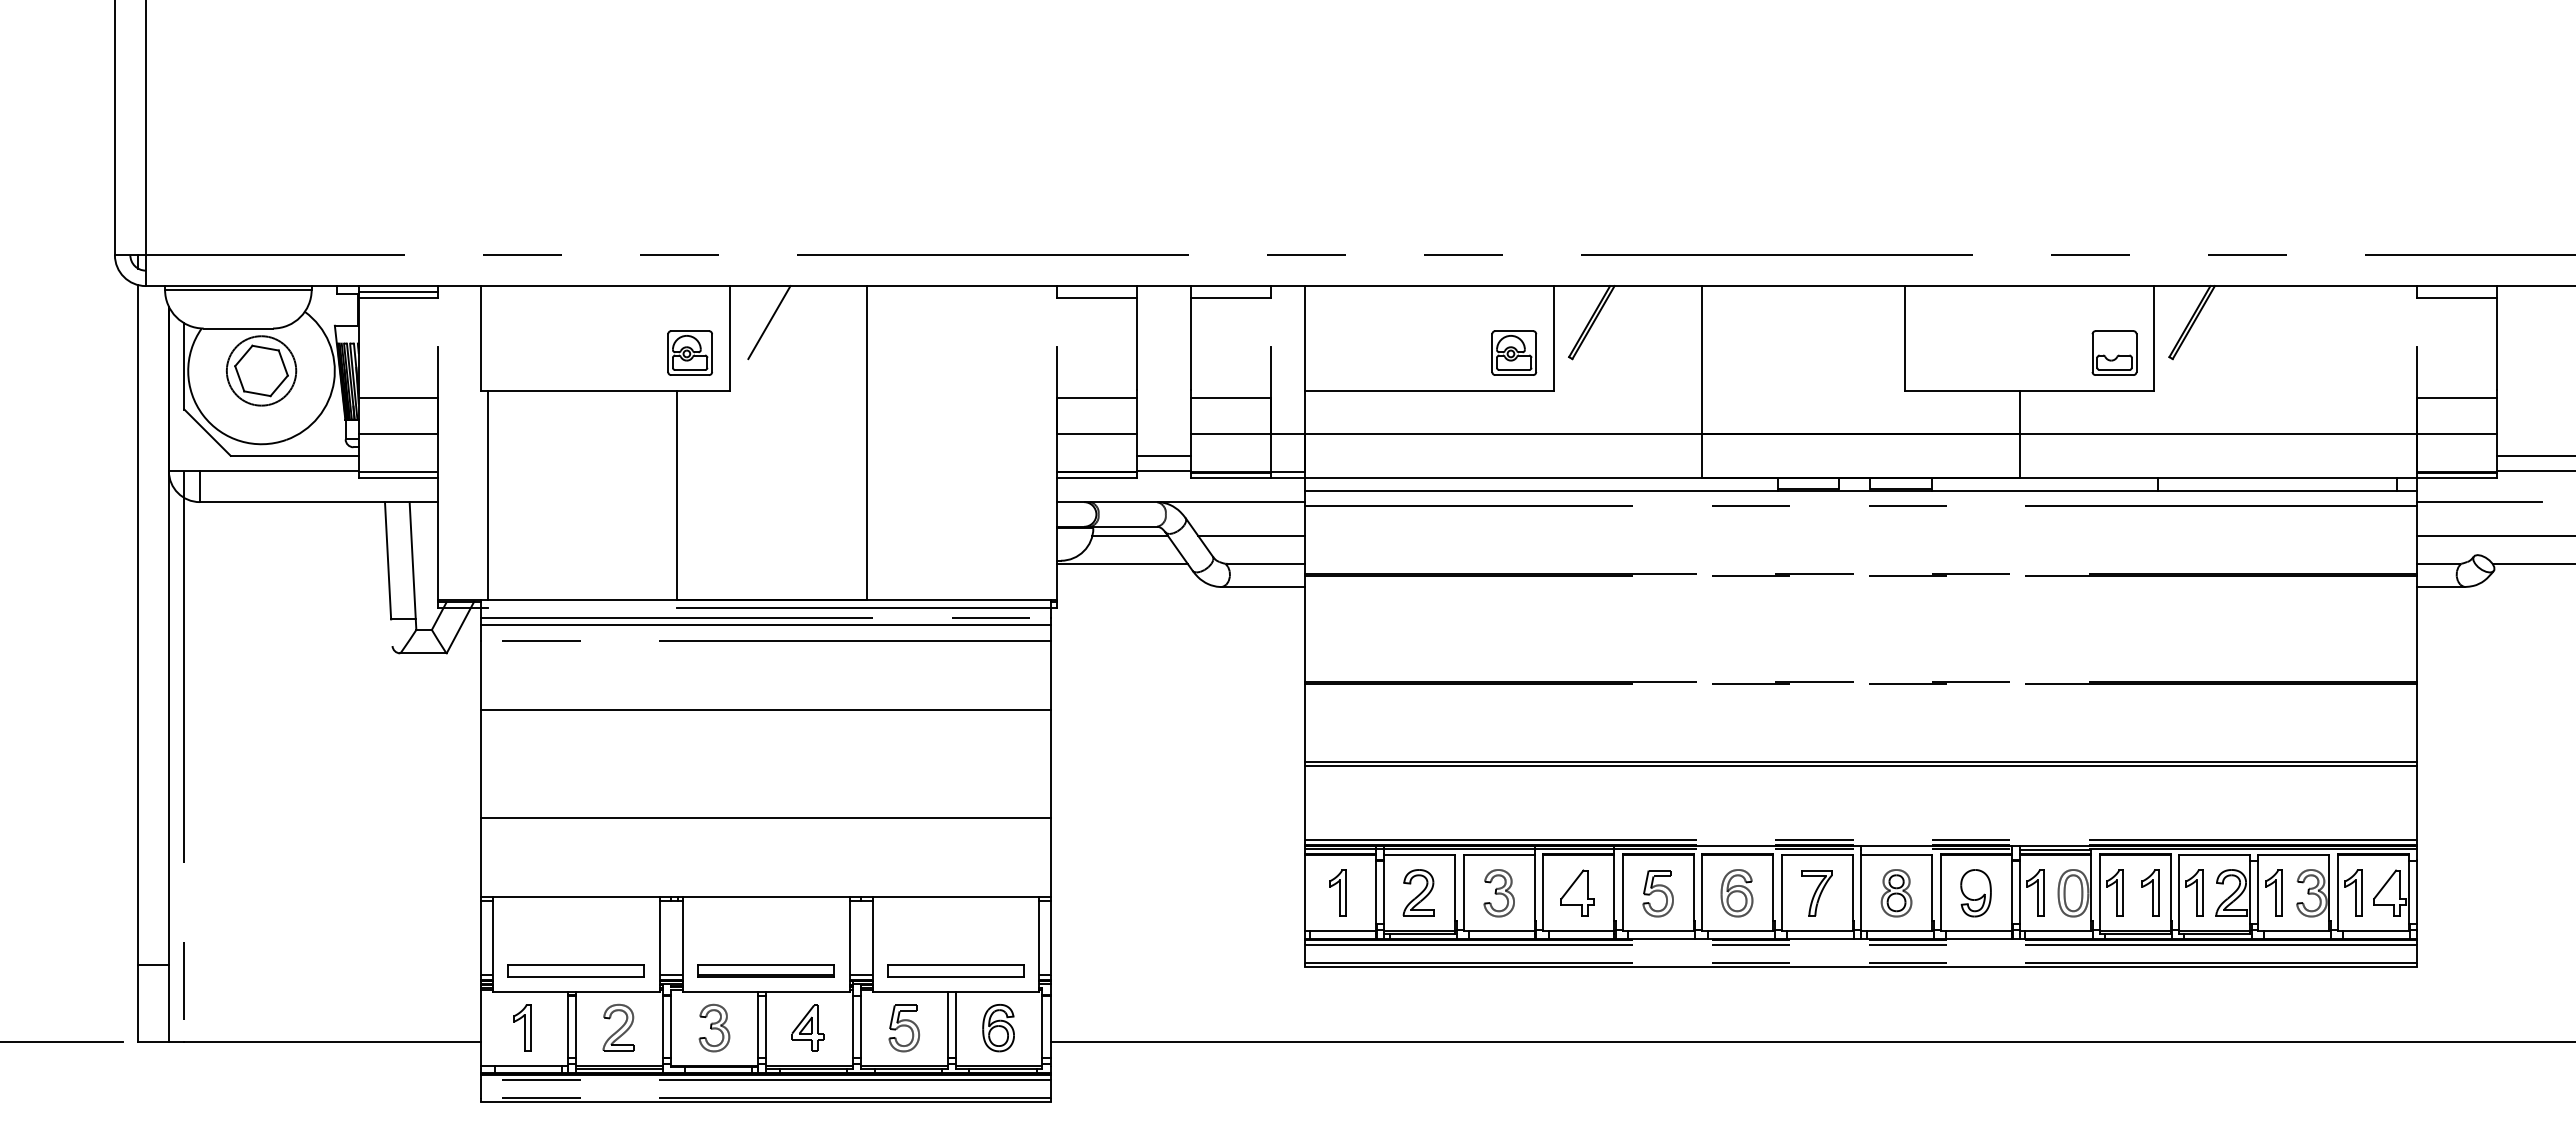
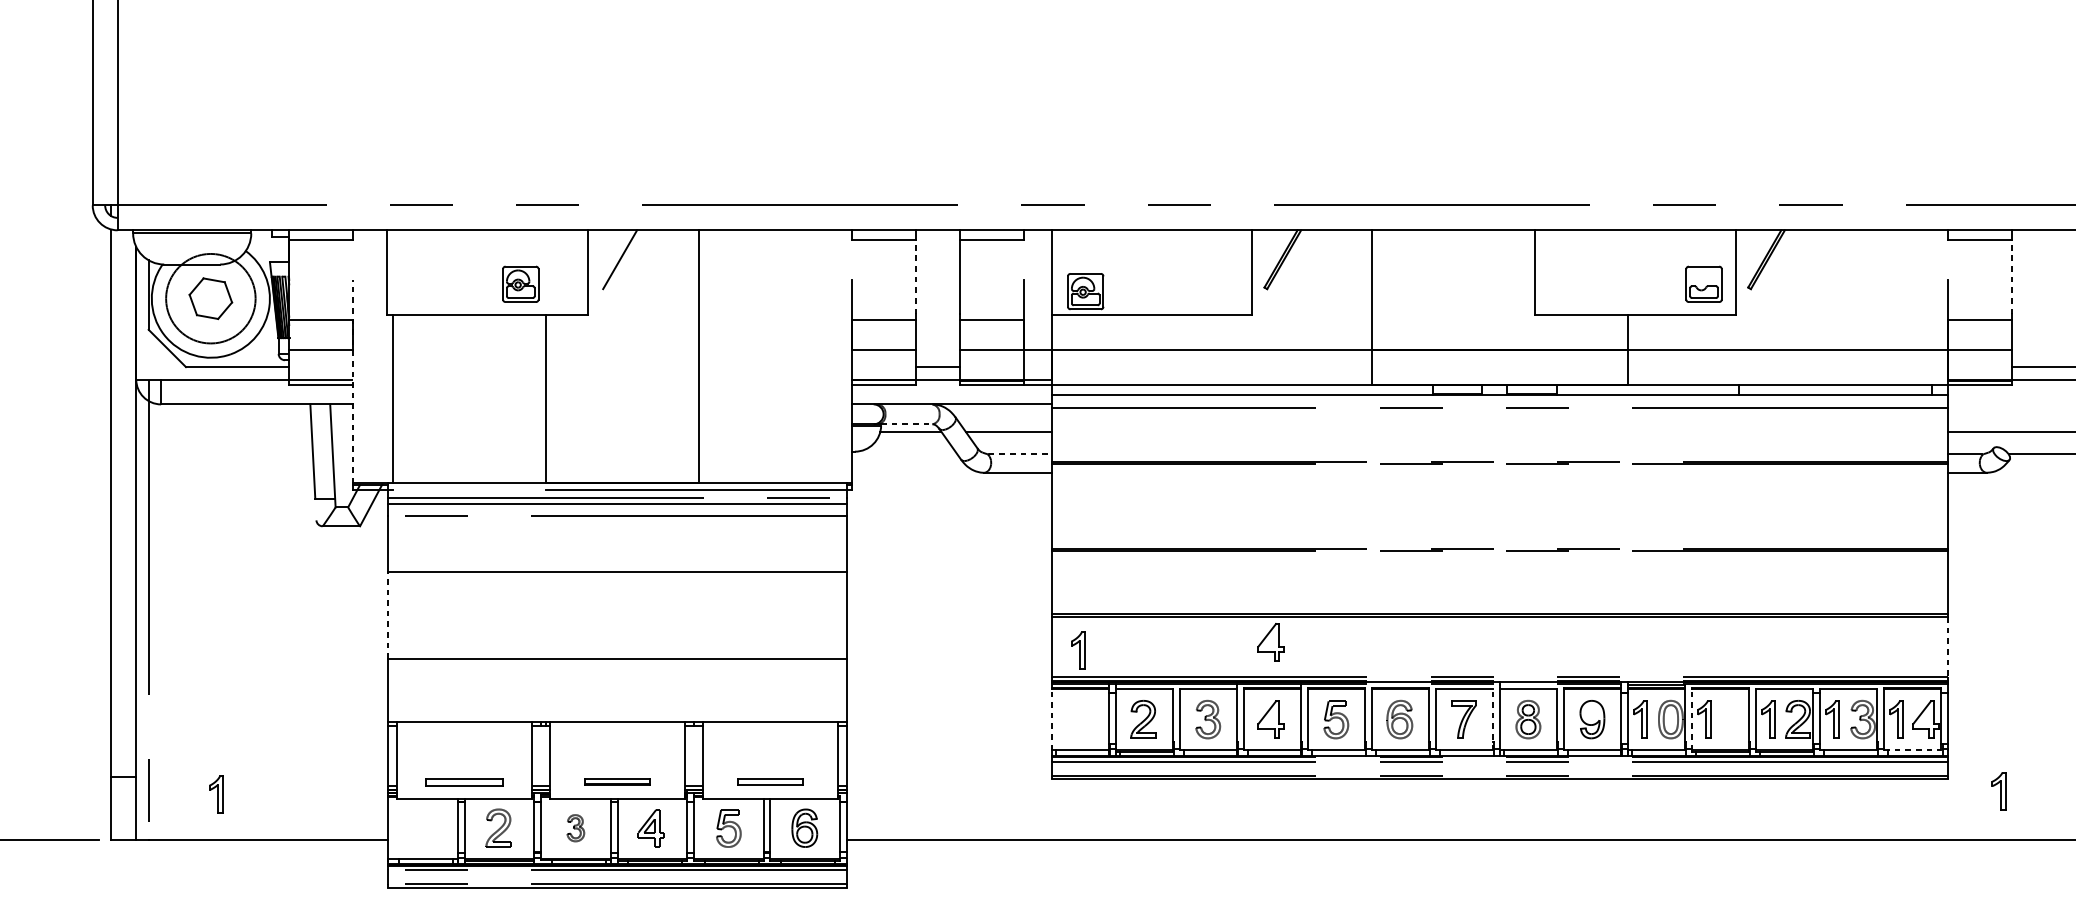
line: (398, 291) -> (321, 234), removed
line: (1136, 343) -> (915, 276), solid -> dashed
line: (2496, 343) -> (2011, 276), solid -> dashed
part: (689, 352) -> (520, 283), moved
part: (1514, 352) -> (1085, 291), moved
circle: (261, 370) -> (210, 298), size x1.6
line: (438, 473) -> (353, 381), solid -> dashed
line: (2479, 502) -> (1998, 404), removed
line: (1125, 526) -> (907, 424), solid -> dashed
line: (1122, 563) -> (904, 453), removed
line: (1265, 563) -> (1019, 453), solid -> dashed
line: (481, 763) -> (388, 615), solid -> dashed
part: (1577, 796) -> (1271, 641), added
line: (2417, 803) -> (1948, 647), solid -> dashed
line: (1304, 892) -> (1051, 718), solid -> dashed
part: (1337, 892) -> (1077, 650), moved
line: (1852, 892) -> (1492, 718), solid -> dashed
line: (2099, 892) -> (1691, 718), solid -> dashed
part: (2150, 892) -> (1998, 790), moved
line: (2373, 931) -> (1912, 750), solid -> dashed
part: (575, 970) -> (463, 781), size x0.7
part: (765, 970) -> (616, 781), size x0.6
part: (955, 970) -> (770, 781), size x0.6
part: (522, 1027) -> (216, 794), moved
part: (714, 1027) -> (575, 827), size x0.7

